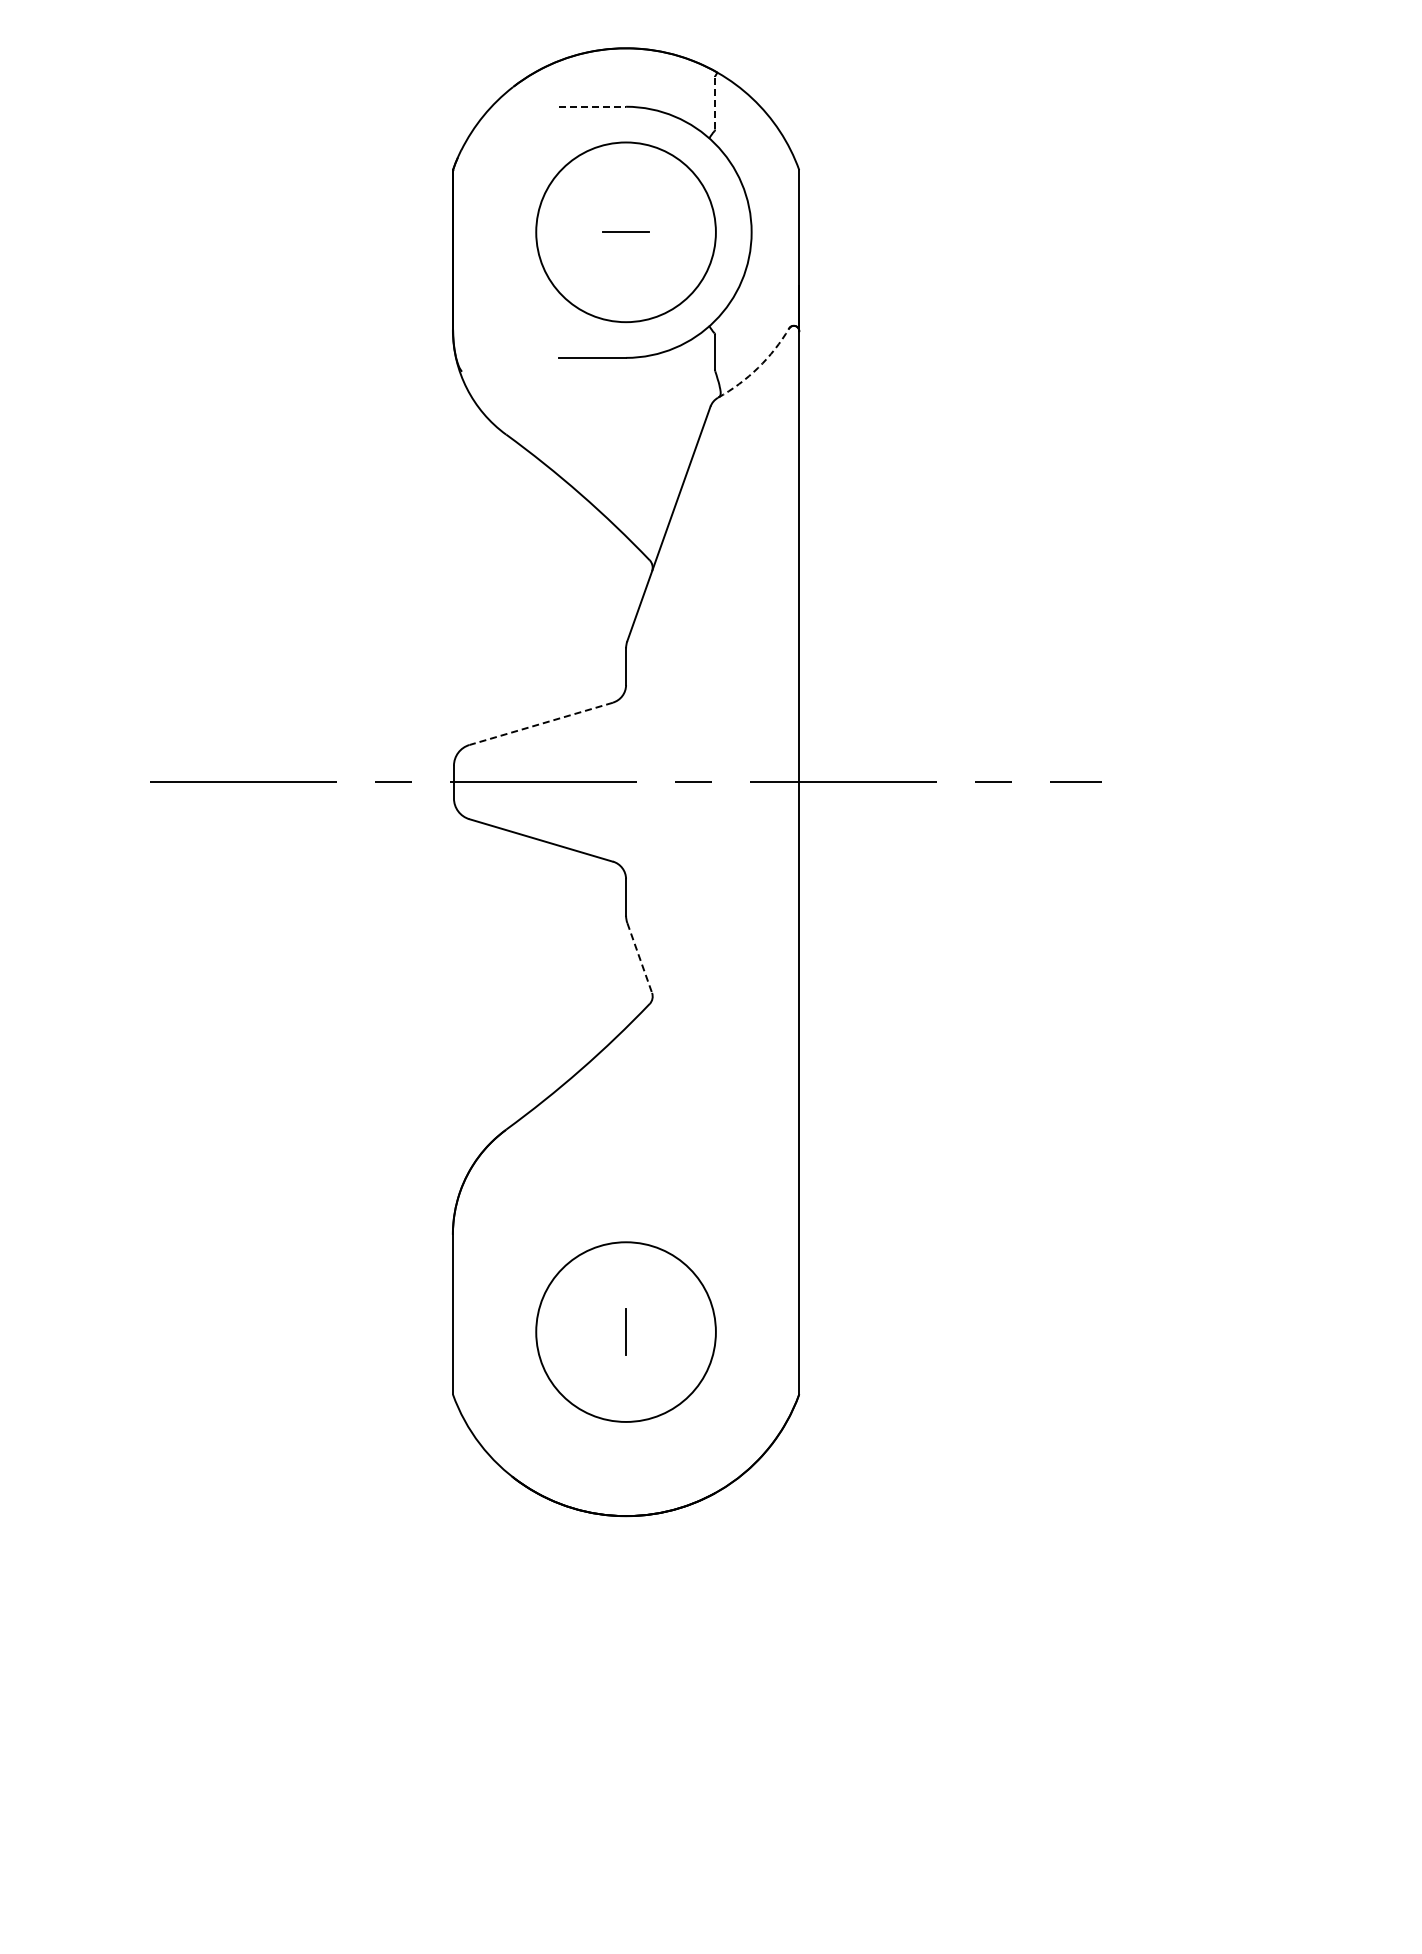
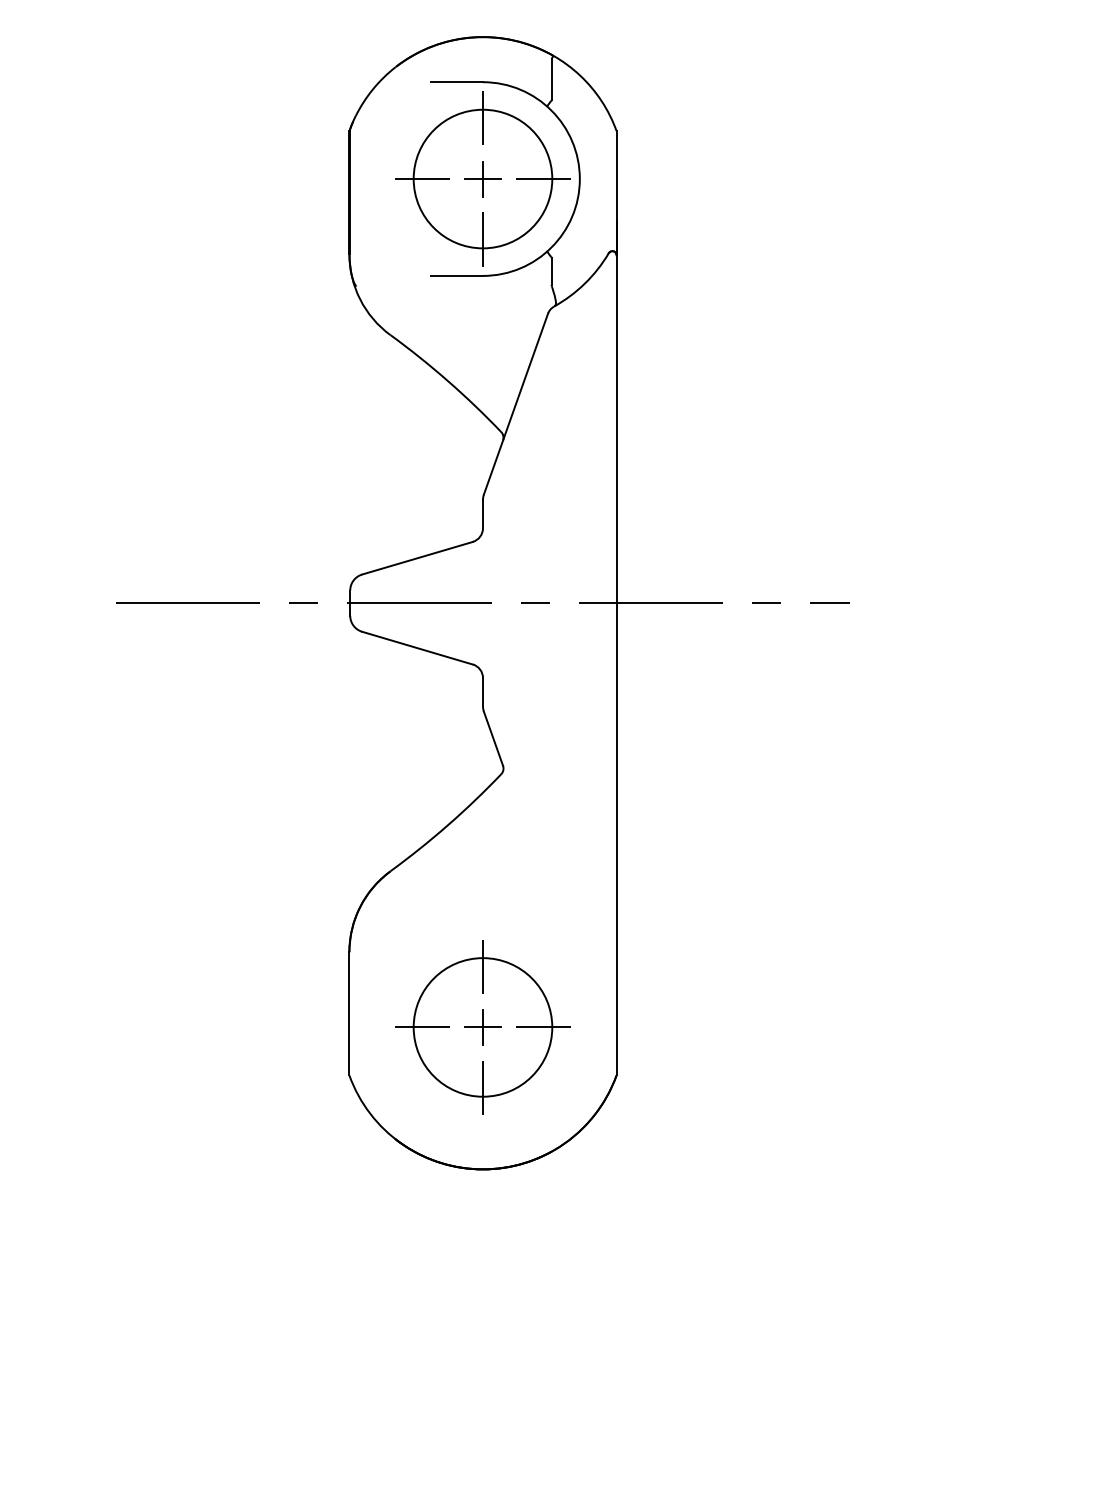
line: (715, 102) -> (551, 78), dashed -> solid
line: (592, 106) -> (457, 81), dashed -> solid
line: (626, 153) -> (483, 118), added
line: (547, 232) -> (422, 179), added
line: (626, 232) -> (483, 179), added
line: (704, 232) -> (543, 179), added
line: (626, 310) -> (483, 239), added
arc: (758, 367) -> (585, 283), dashed -> solid
line: (541, 723) -> (417, 557), dashed -> solid
line: (639, 958) -> (493, 739), dashed -> solid
line: (626, 1253) -> (483, 966), added
line: (547, 1332) -> (422, 1027), added
line: (625, 1332) -> (482, 1027), added
line: (704, 1332) -> (543, 1027), added
line: (626, 1410) -> (483, 1087), added

